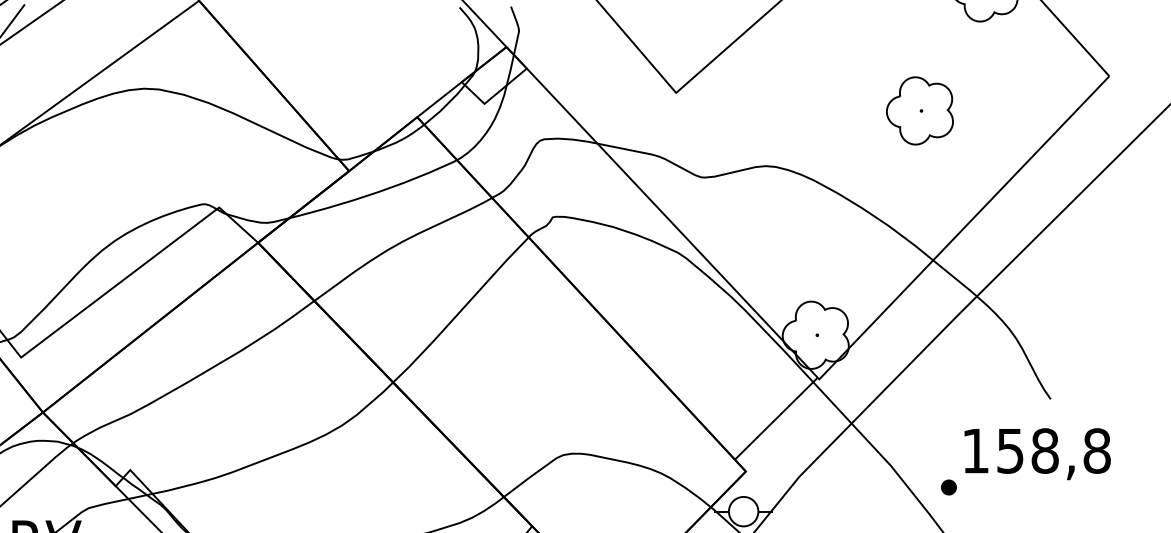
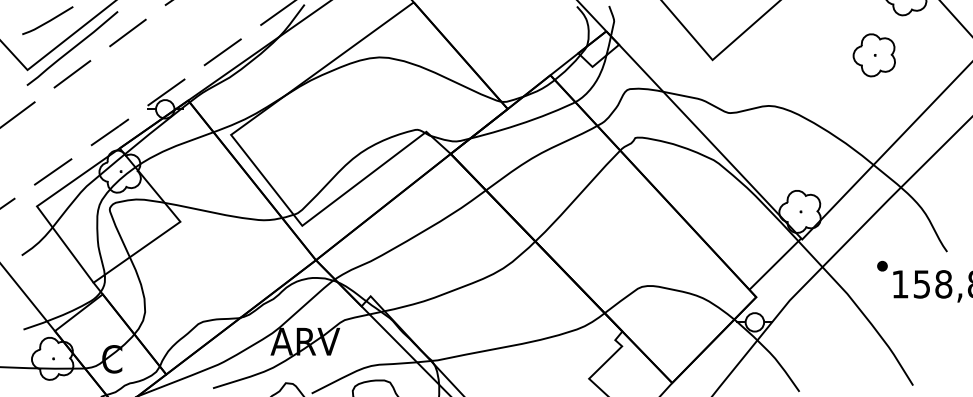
part: (918, 111) -> (873, 55), moved
part: (948, 486) -> (882, 265), moved

